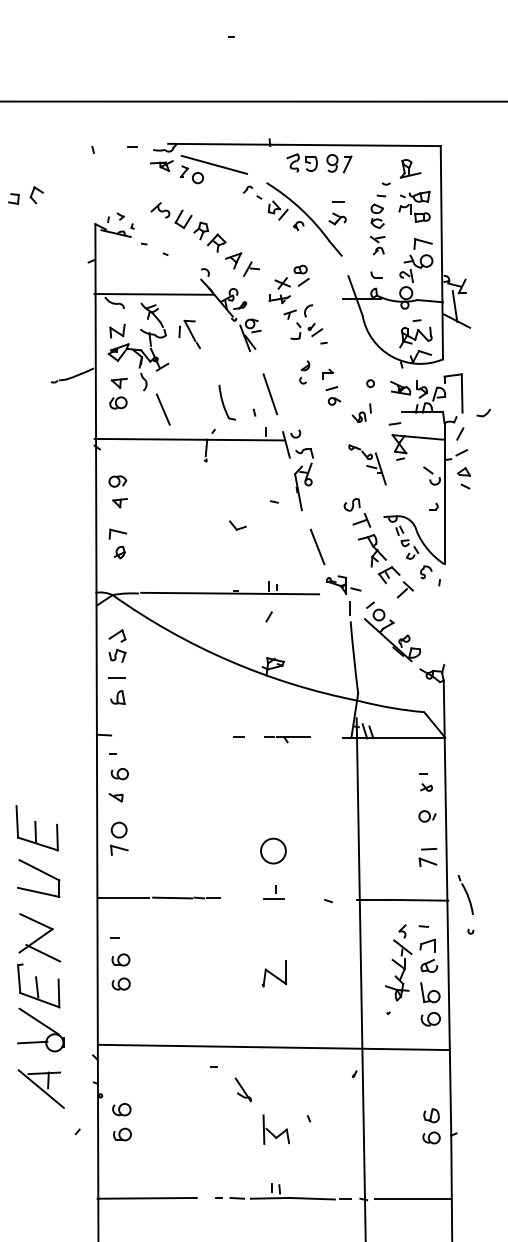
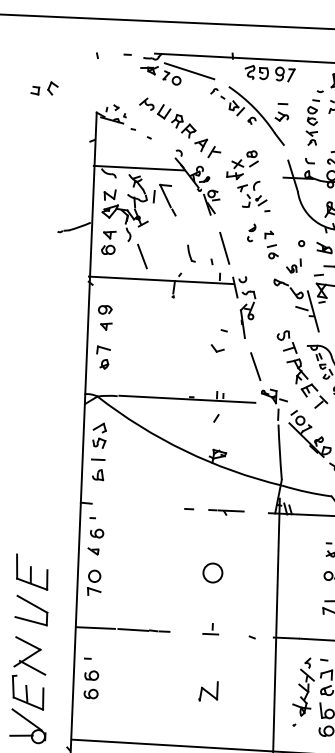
part: (189, 334) -> (164, 200), size x1.43
part: (226, 402) -> (190, 253), size x0.62
part: (367, 464) -> (296, 305), size x1.67
part: (237, 525) -> (217, 348), moved
circle: (273, 850) -> (212, 572), moved

